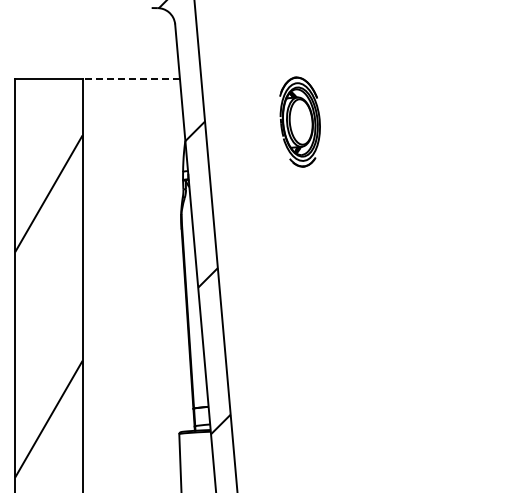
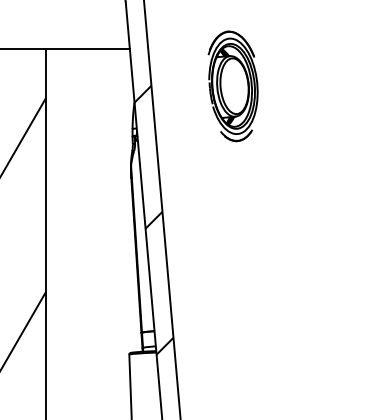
line: (131, 79) -> (88, 49), dashed -> solid
part: (299, 121) -> (232, 85), size x1.43

